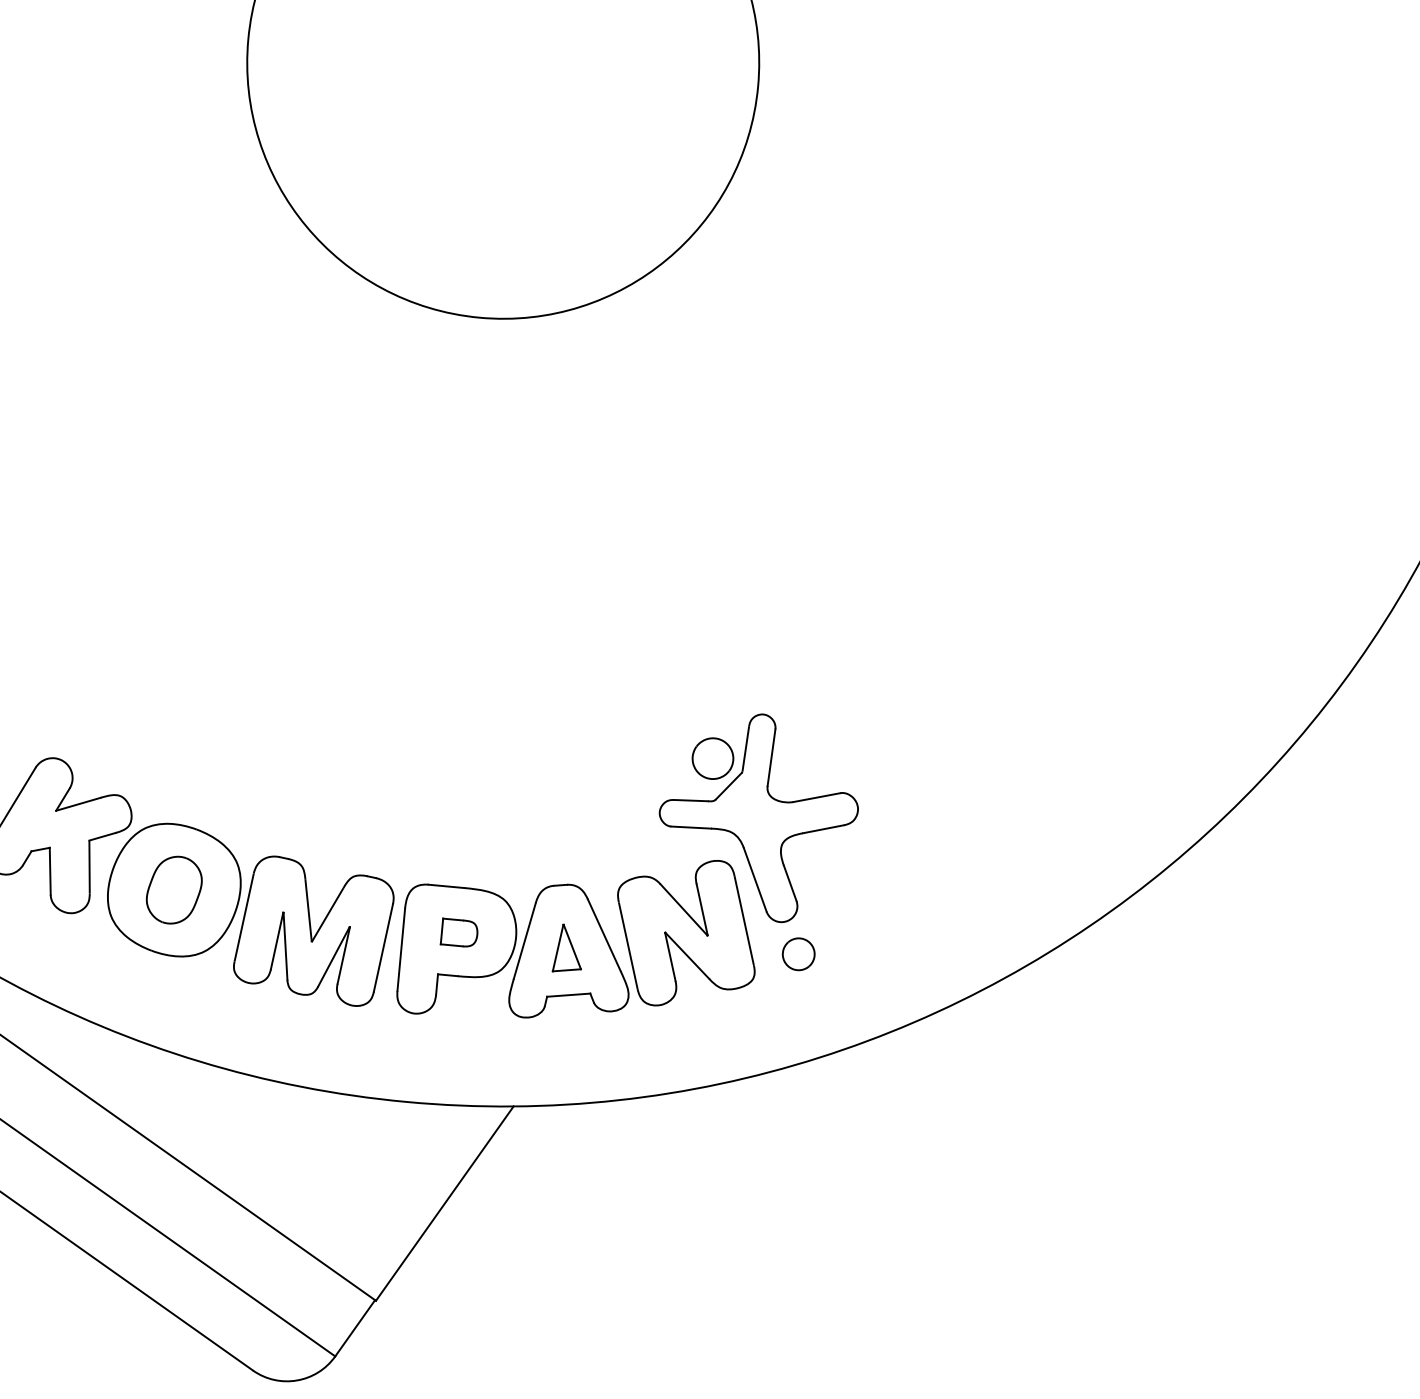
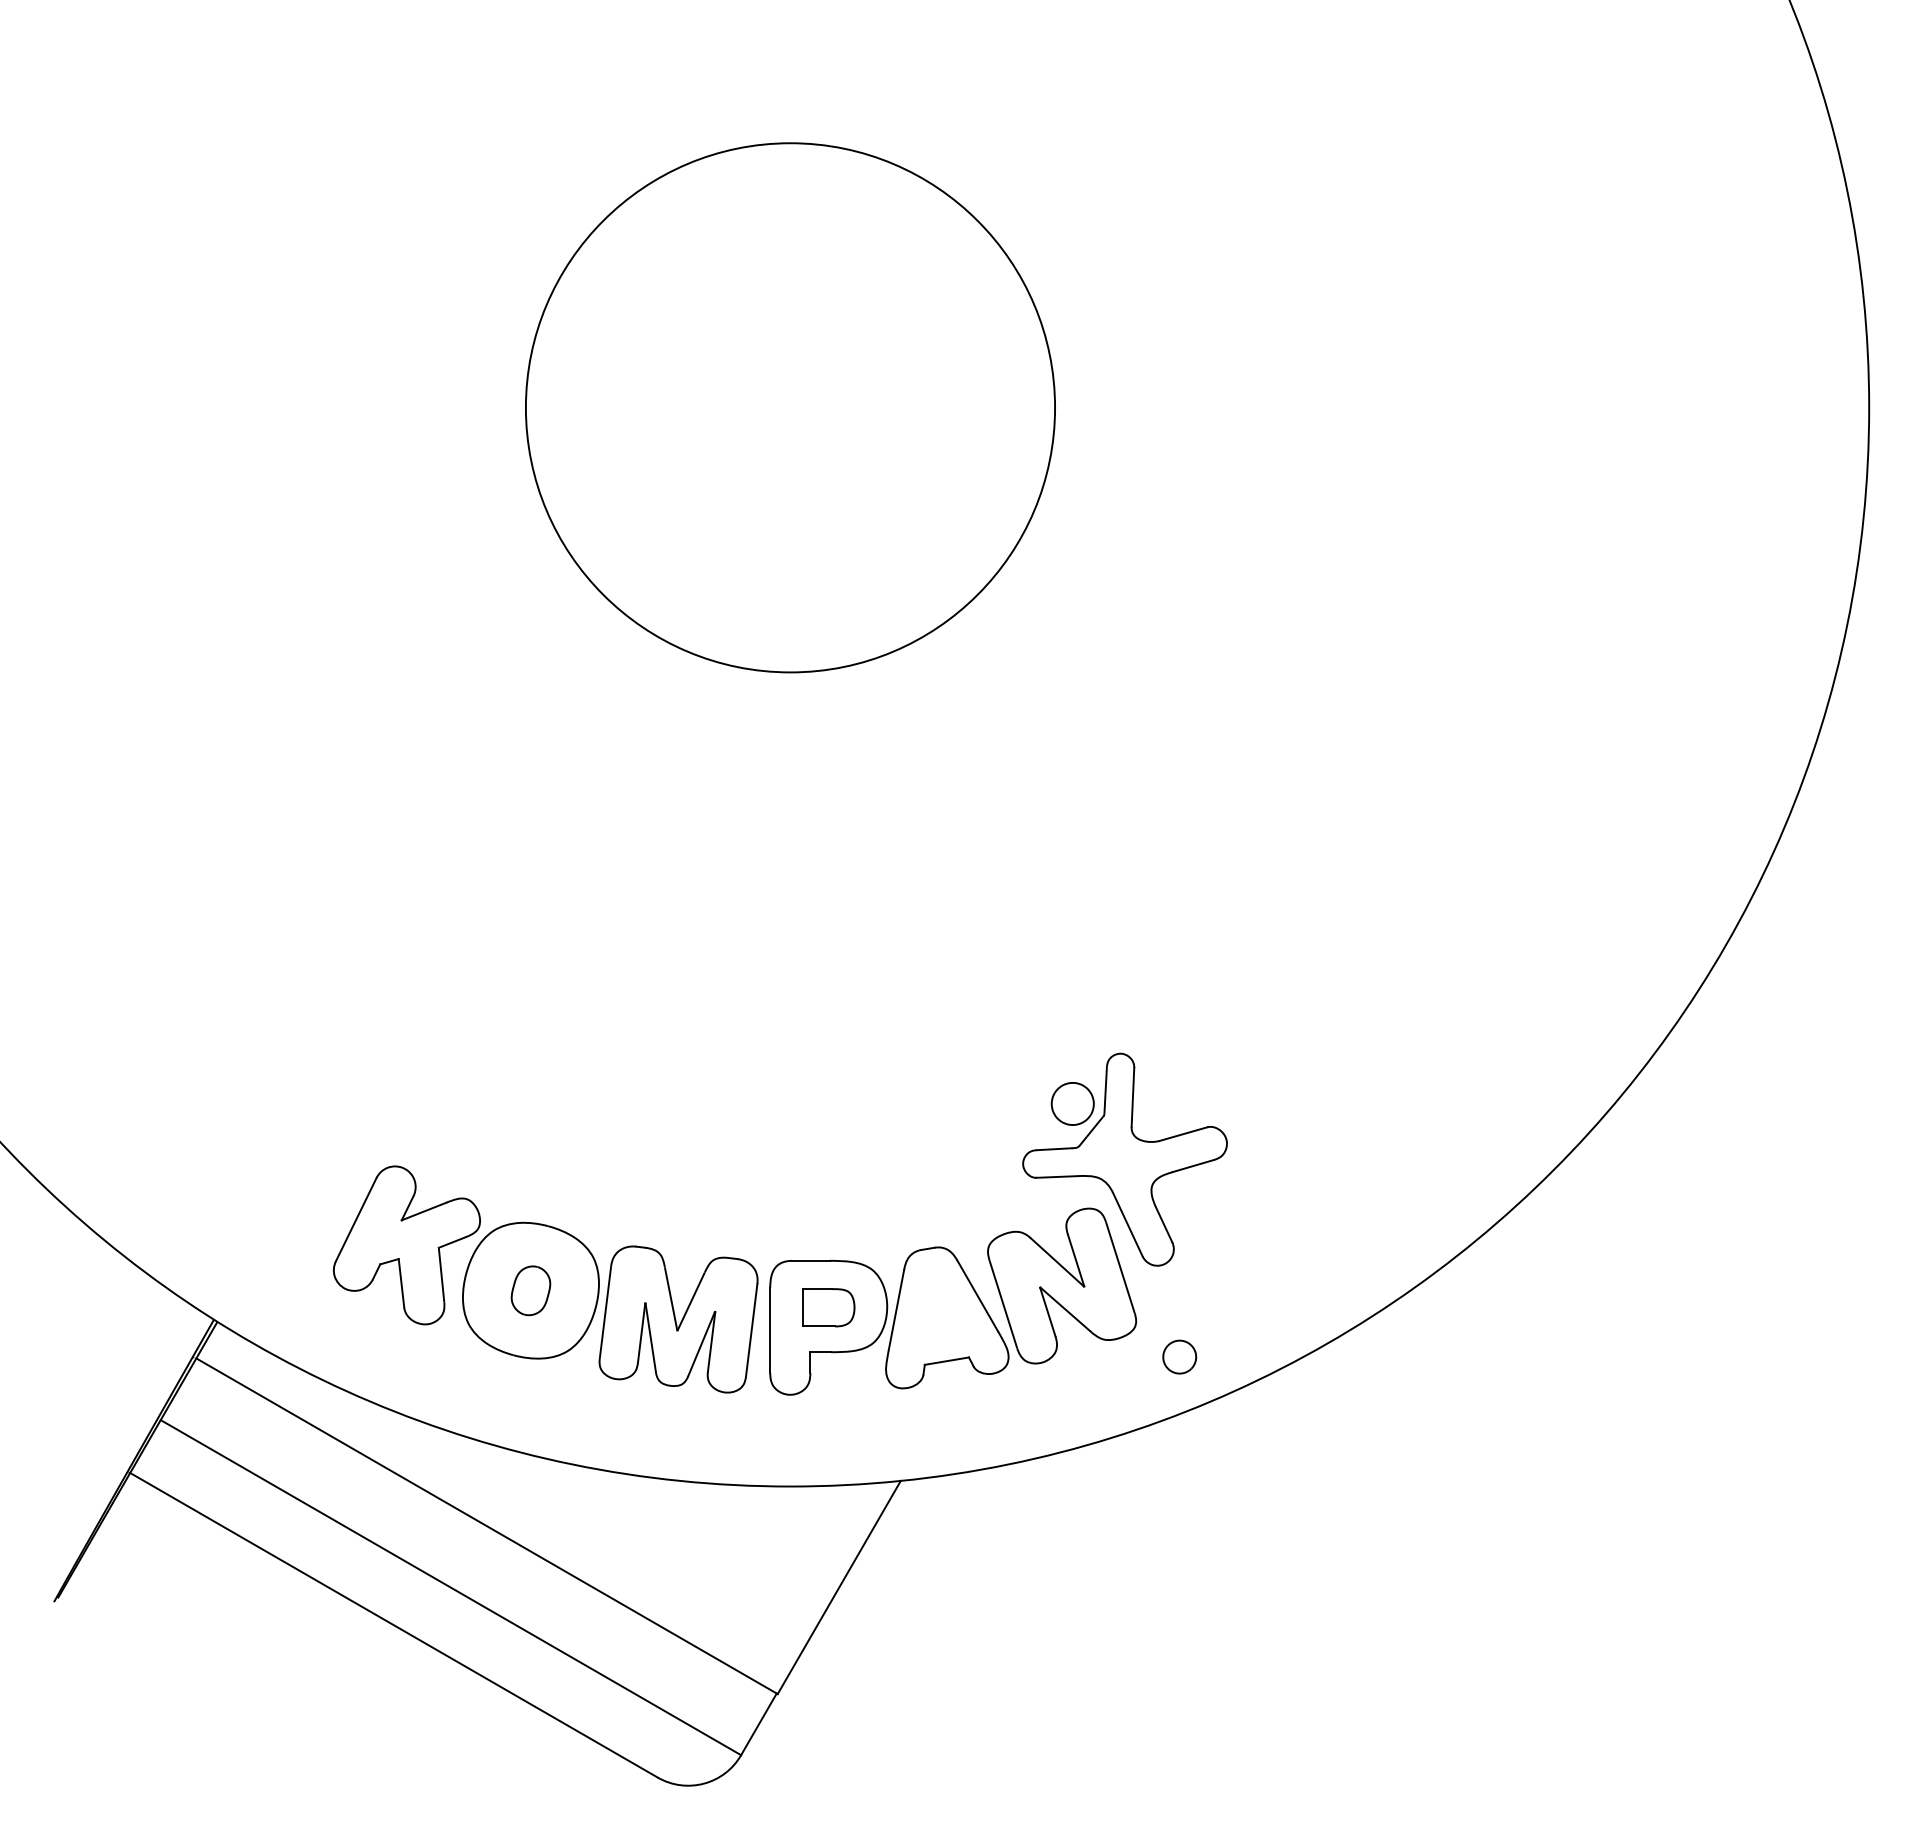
part: (173, 889) -> (530, 1290), size x0.7
part: (459, 932) -> (828, 1307), size x1.4
part: (568, 948) -> (942, 1313), removed
part: (798, 953) -> (1179, 1356), moved

